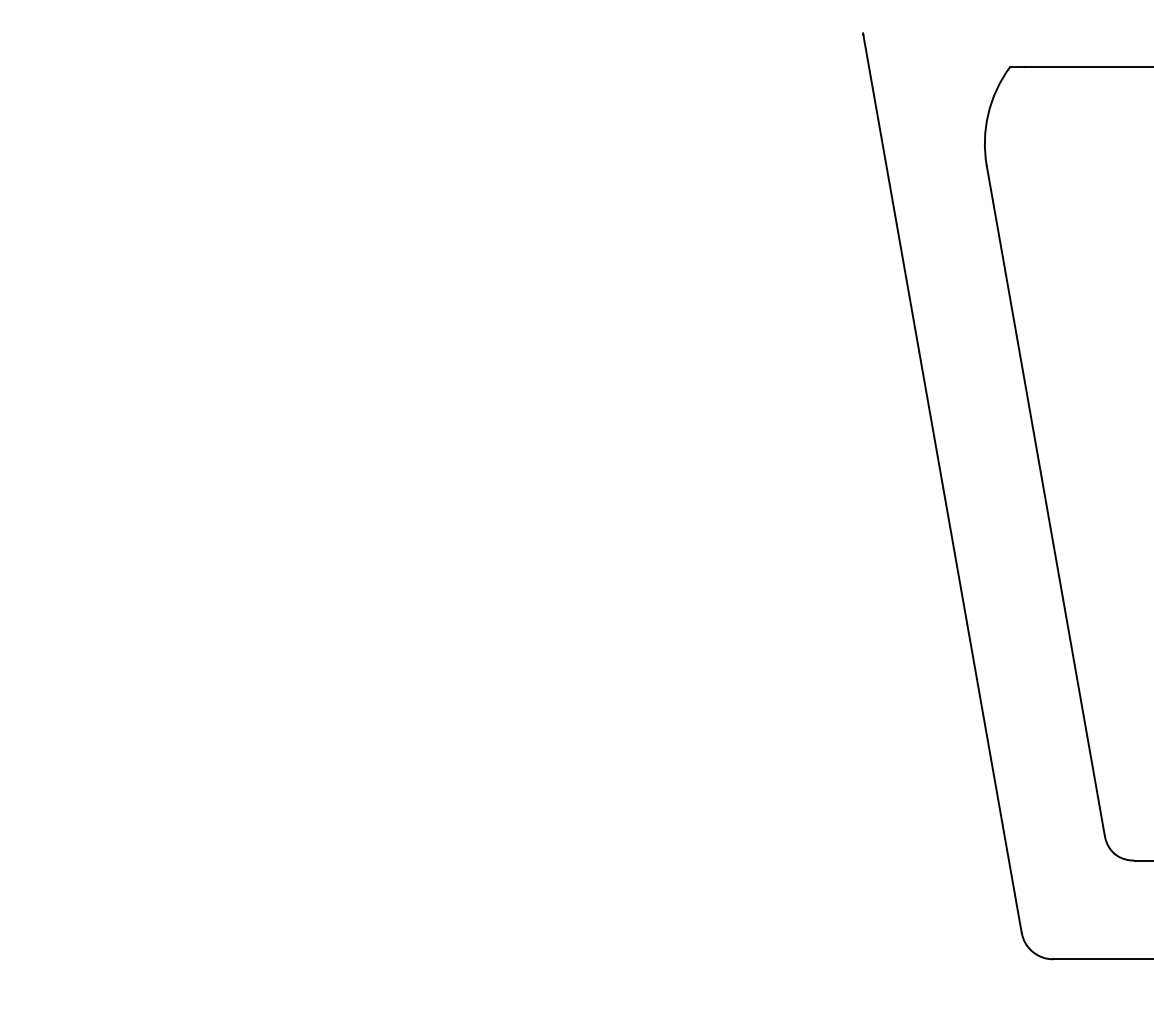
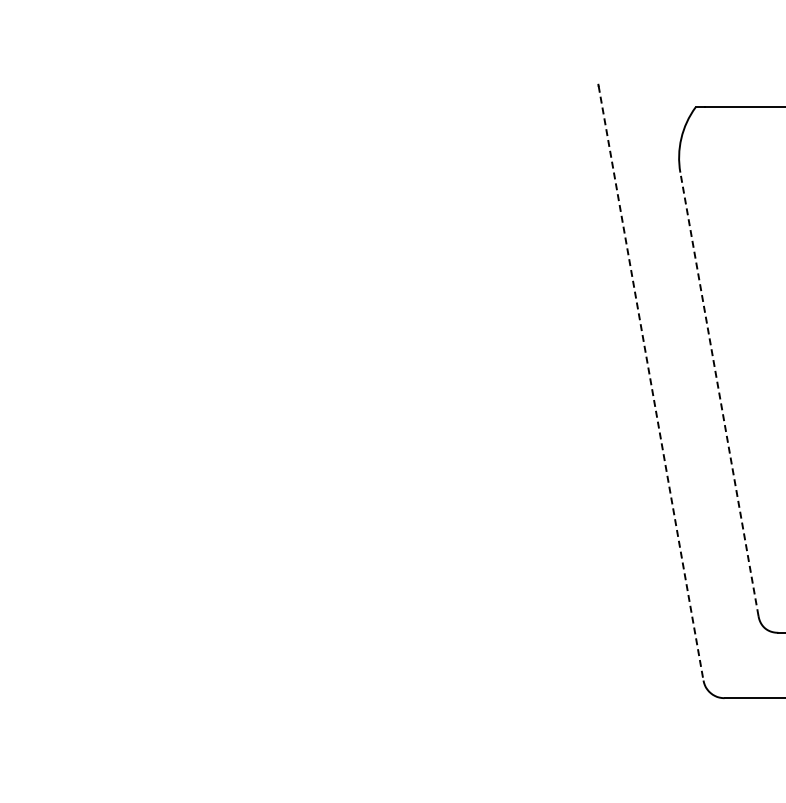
line: (943, 484) -> (651, 383), solid -> dashed
line: (1045, 499) -> (719, 393), solid -> dashed

